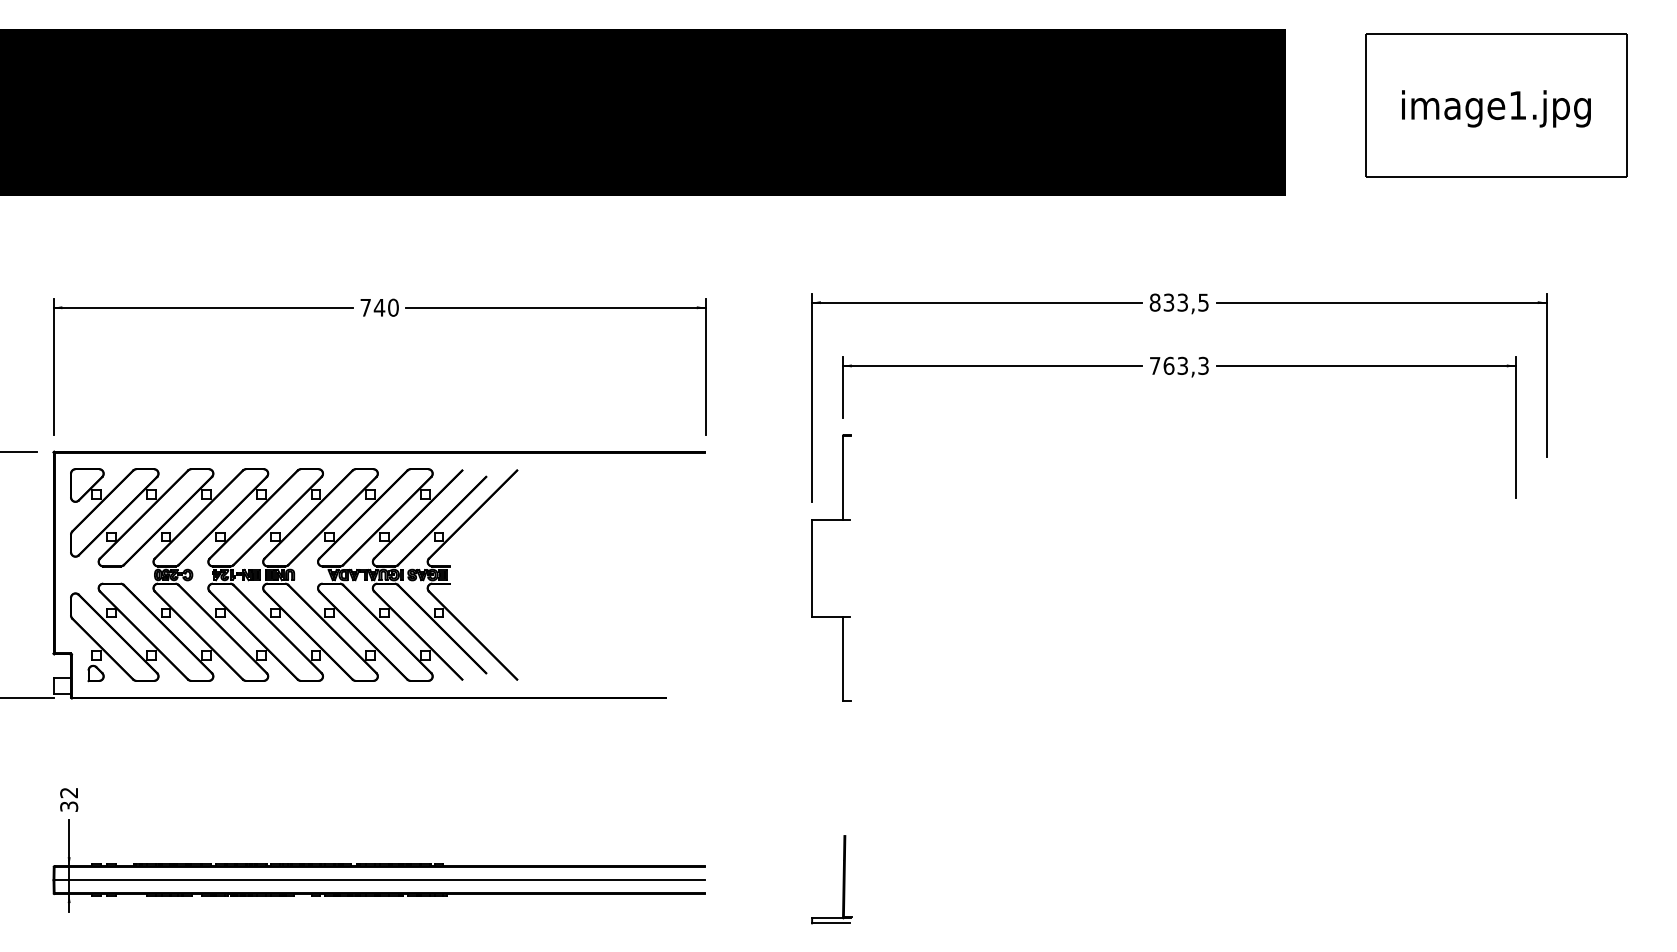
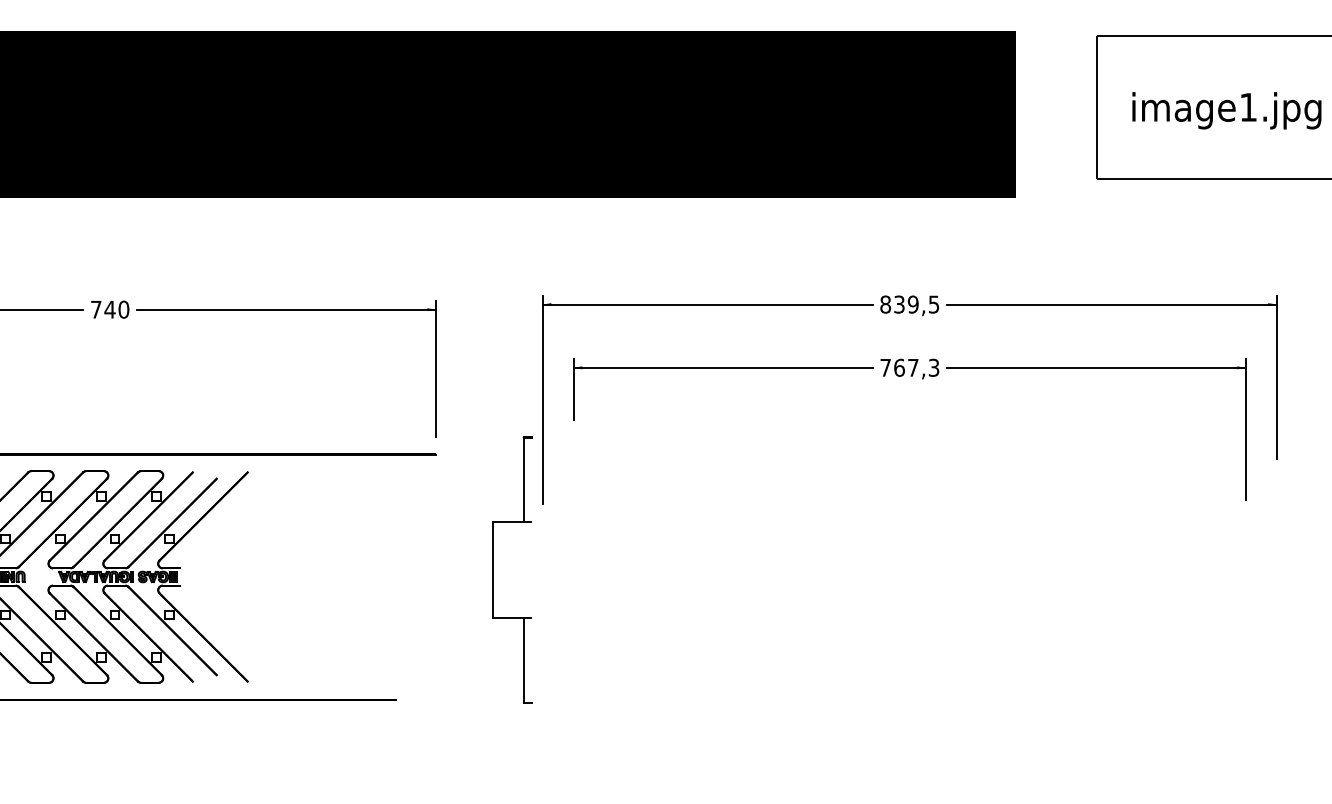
text: (1182, 302) -> (913, 304), 833,5 -> 839,5
text: (1182, 365) -> (913, 367), 763,3 -> 767,3
part: (812, 567) -> (493, 569), moved

